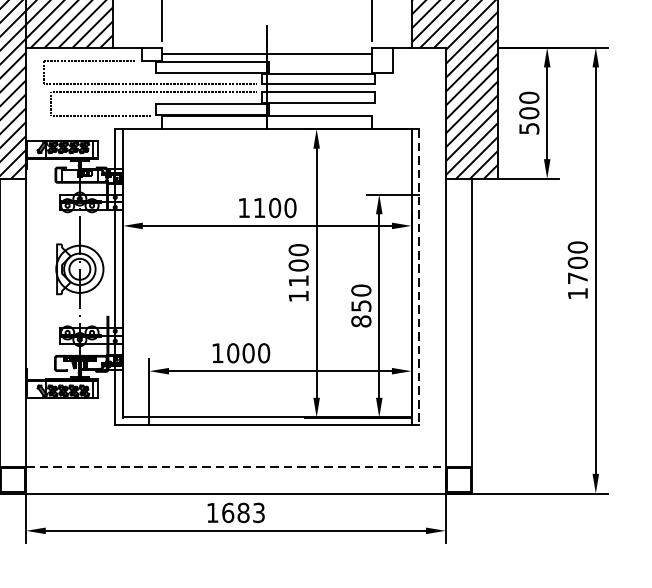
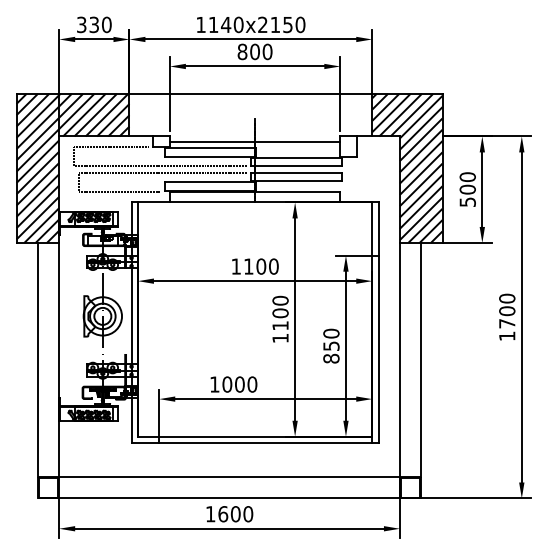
line: (419, 278) -> (378, 323), dashed -> solid
line: (237, 467) -> (230, 477), dashed -> solid
text: (250, 513) -> (241, 514), 1683 -> 1600

